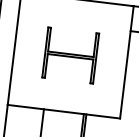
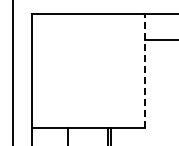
part: (70, 55) -> (88, 70), removed
line: (126, 61) -> (144, 70), solid -> dashed

